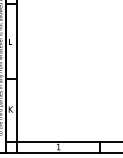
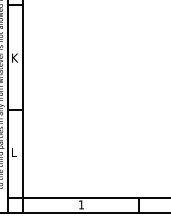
text: (11, 41) -> (15, 57), L -> K
text: (11, 109) -> (15, 152), K -> L

